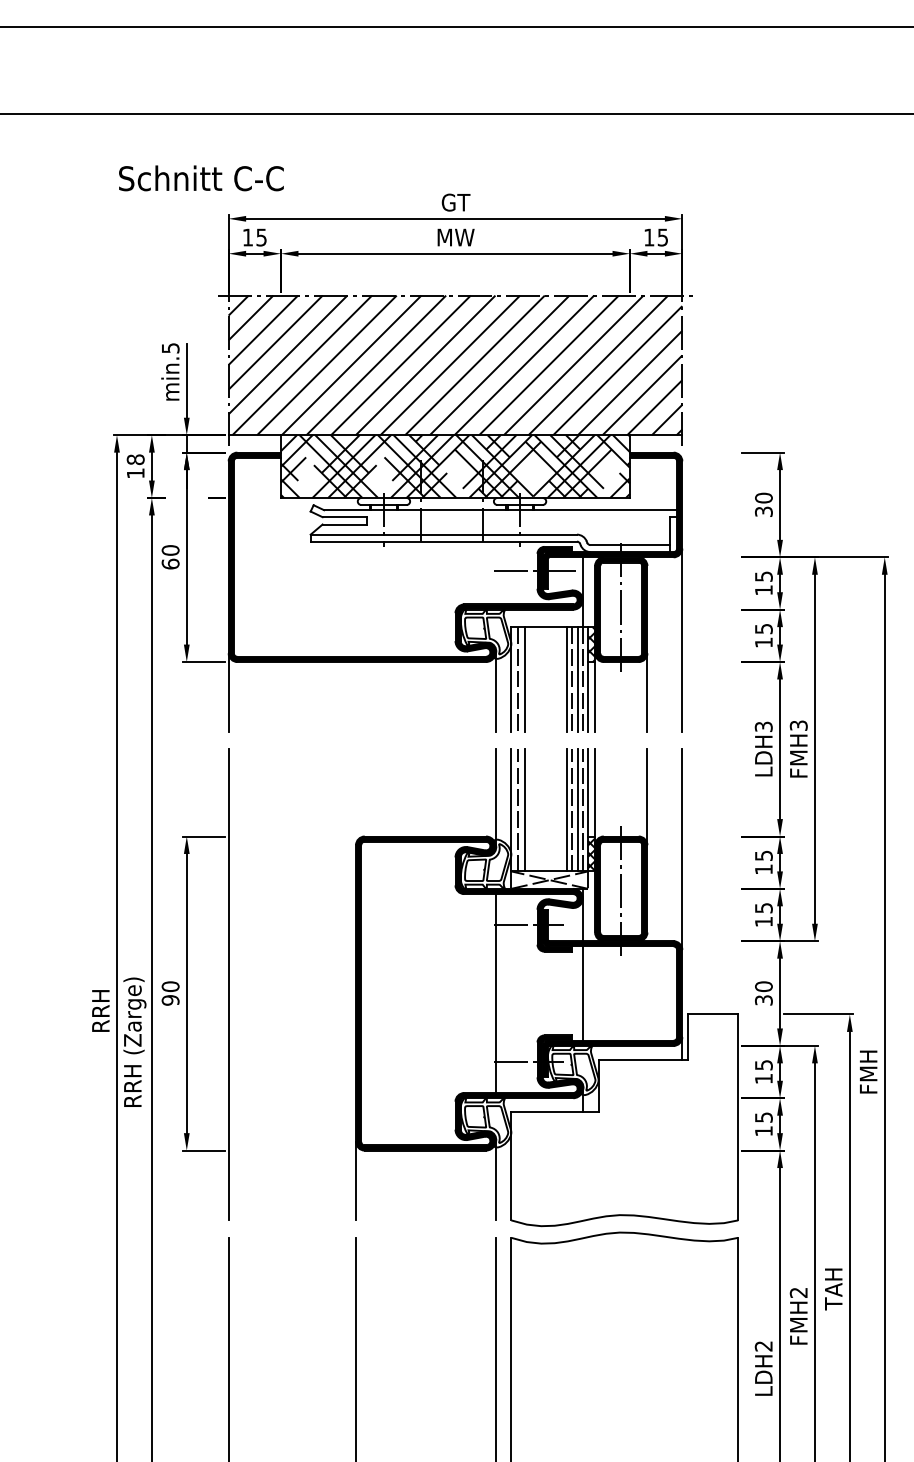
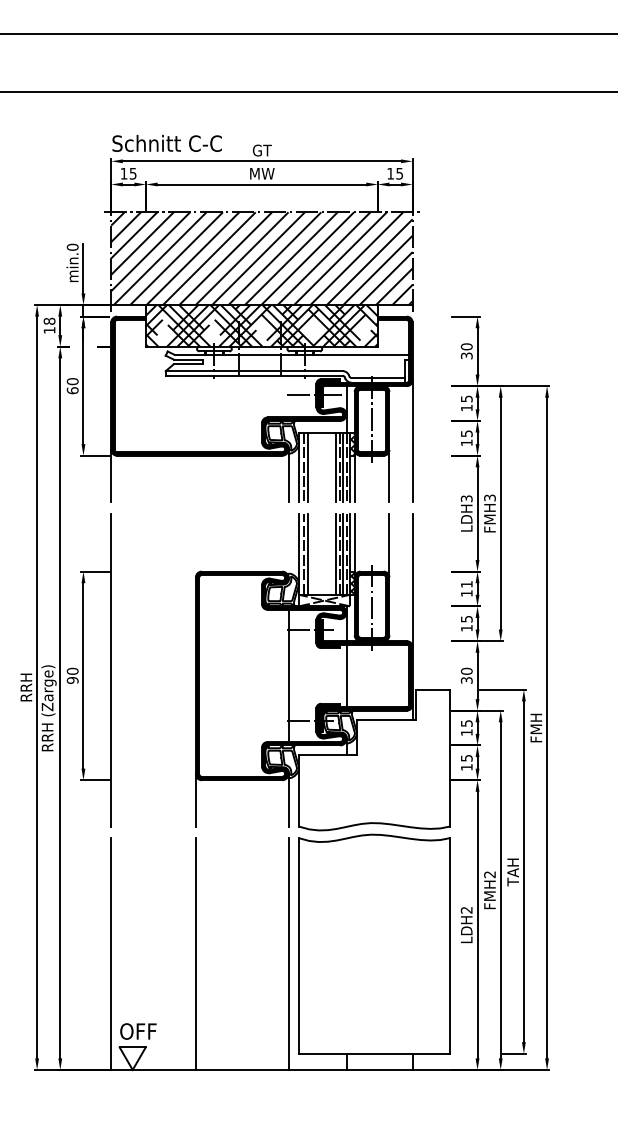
text: (200, 176) -> (166, 142), moved
text: (170, 347) -> (72, 246), min.5 -> min.0
line: (495, 797) -> (288, 545), removed
text: (763, 855) -> (466, 584), 15 -> 11

